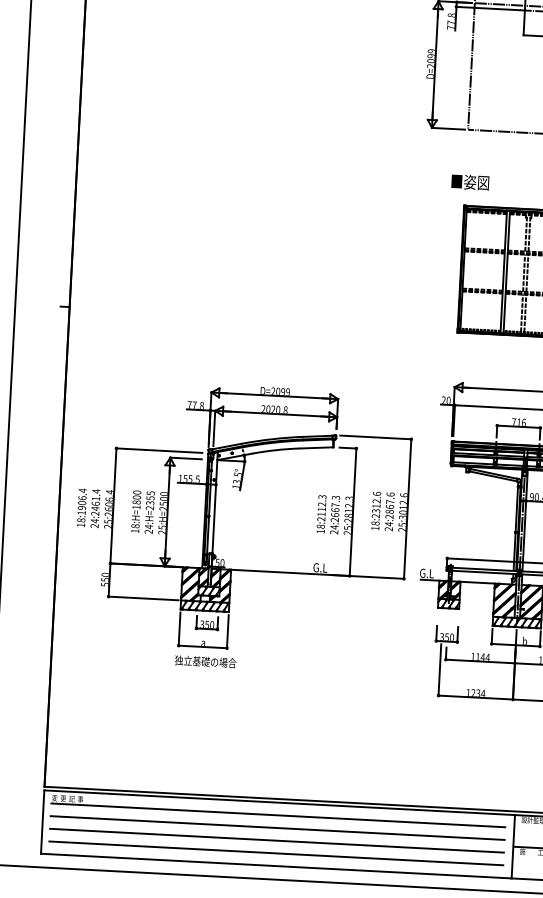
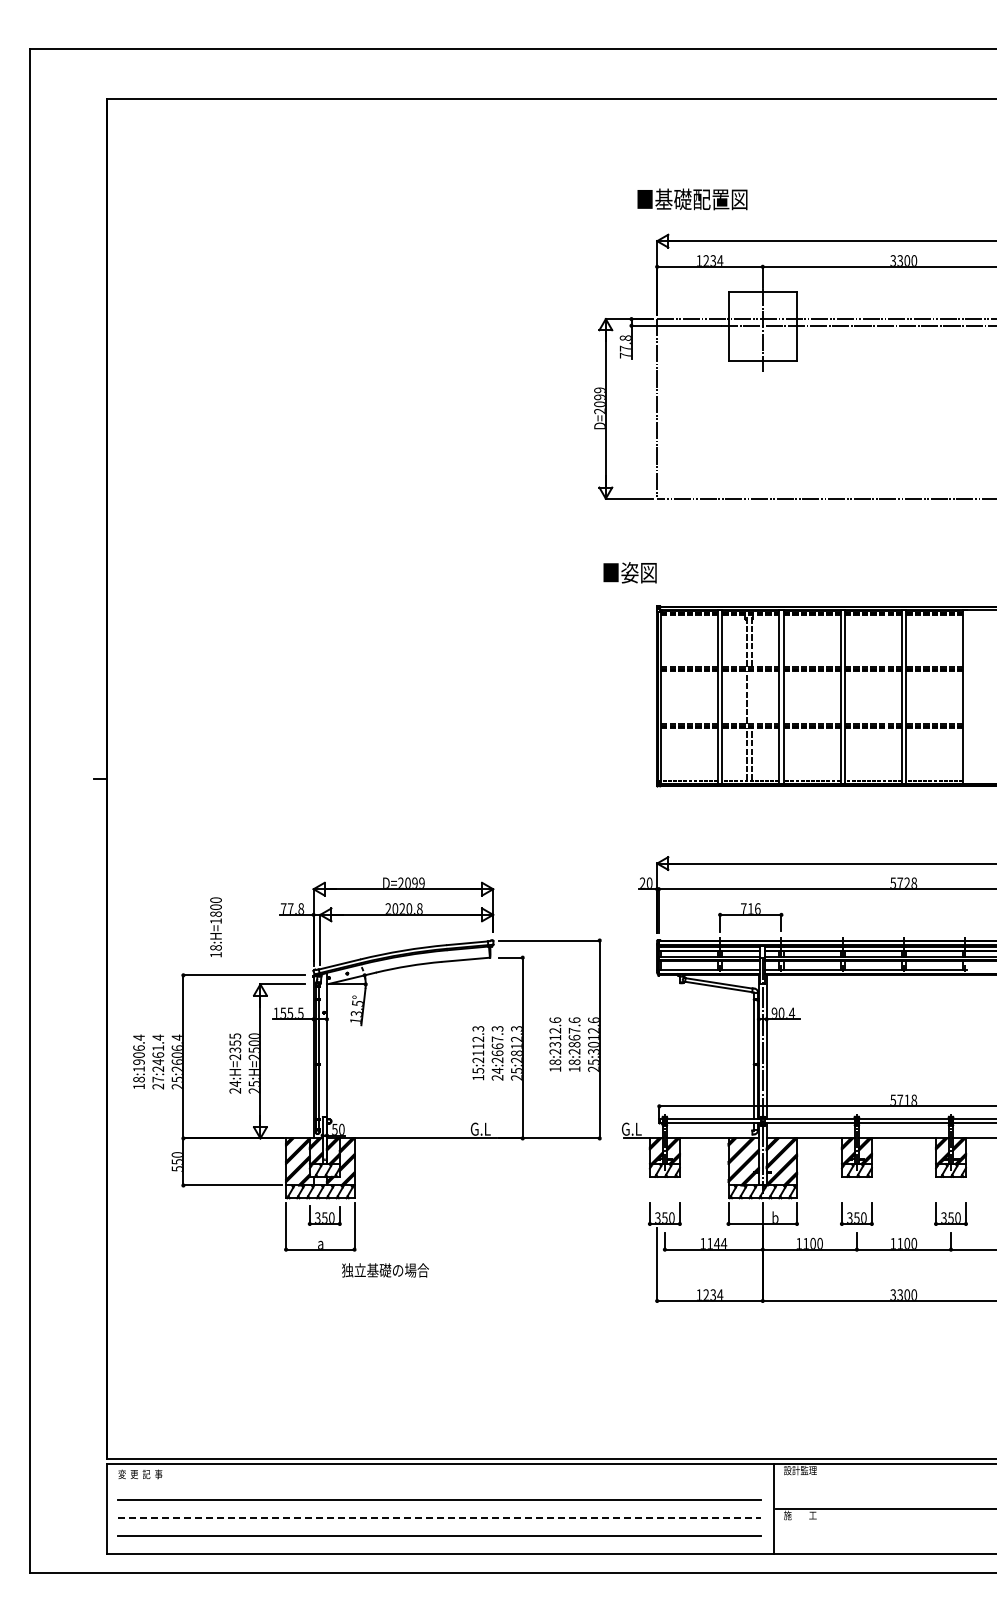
text: (469, 182) -> (629, 572), moved
line: (527, 273) -> (751, 697), removed
text: (135, 511) -> (215, 927), moved
text: (94, 520) -> (157, 1079), 24:2461.4 -> 27:2461.4
text: (320, 526) -> (477, 1070), 18:2112.3 -> 15:2112.3
text: (388, 526) -> (574, 1065), 24:2867.6 -> 18:2867.6
text: (205, 661) -> (385, 1270), moved
line: (278, 815) -> (439, 1482), removed
line: (276, 840) -> (439, 1518), solid -> dashed

